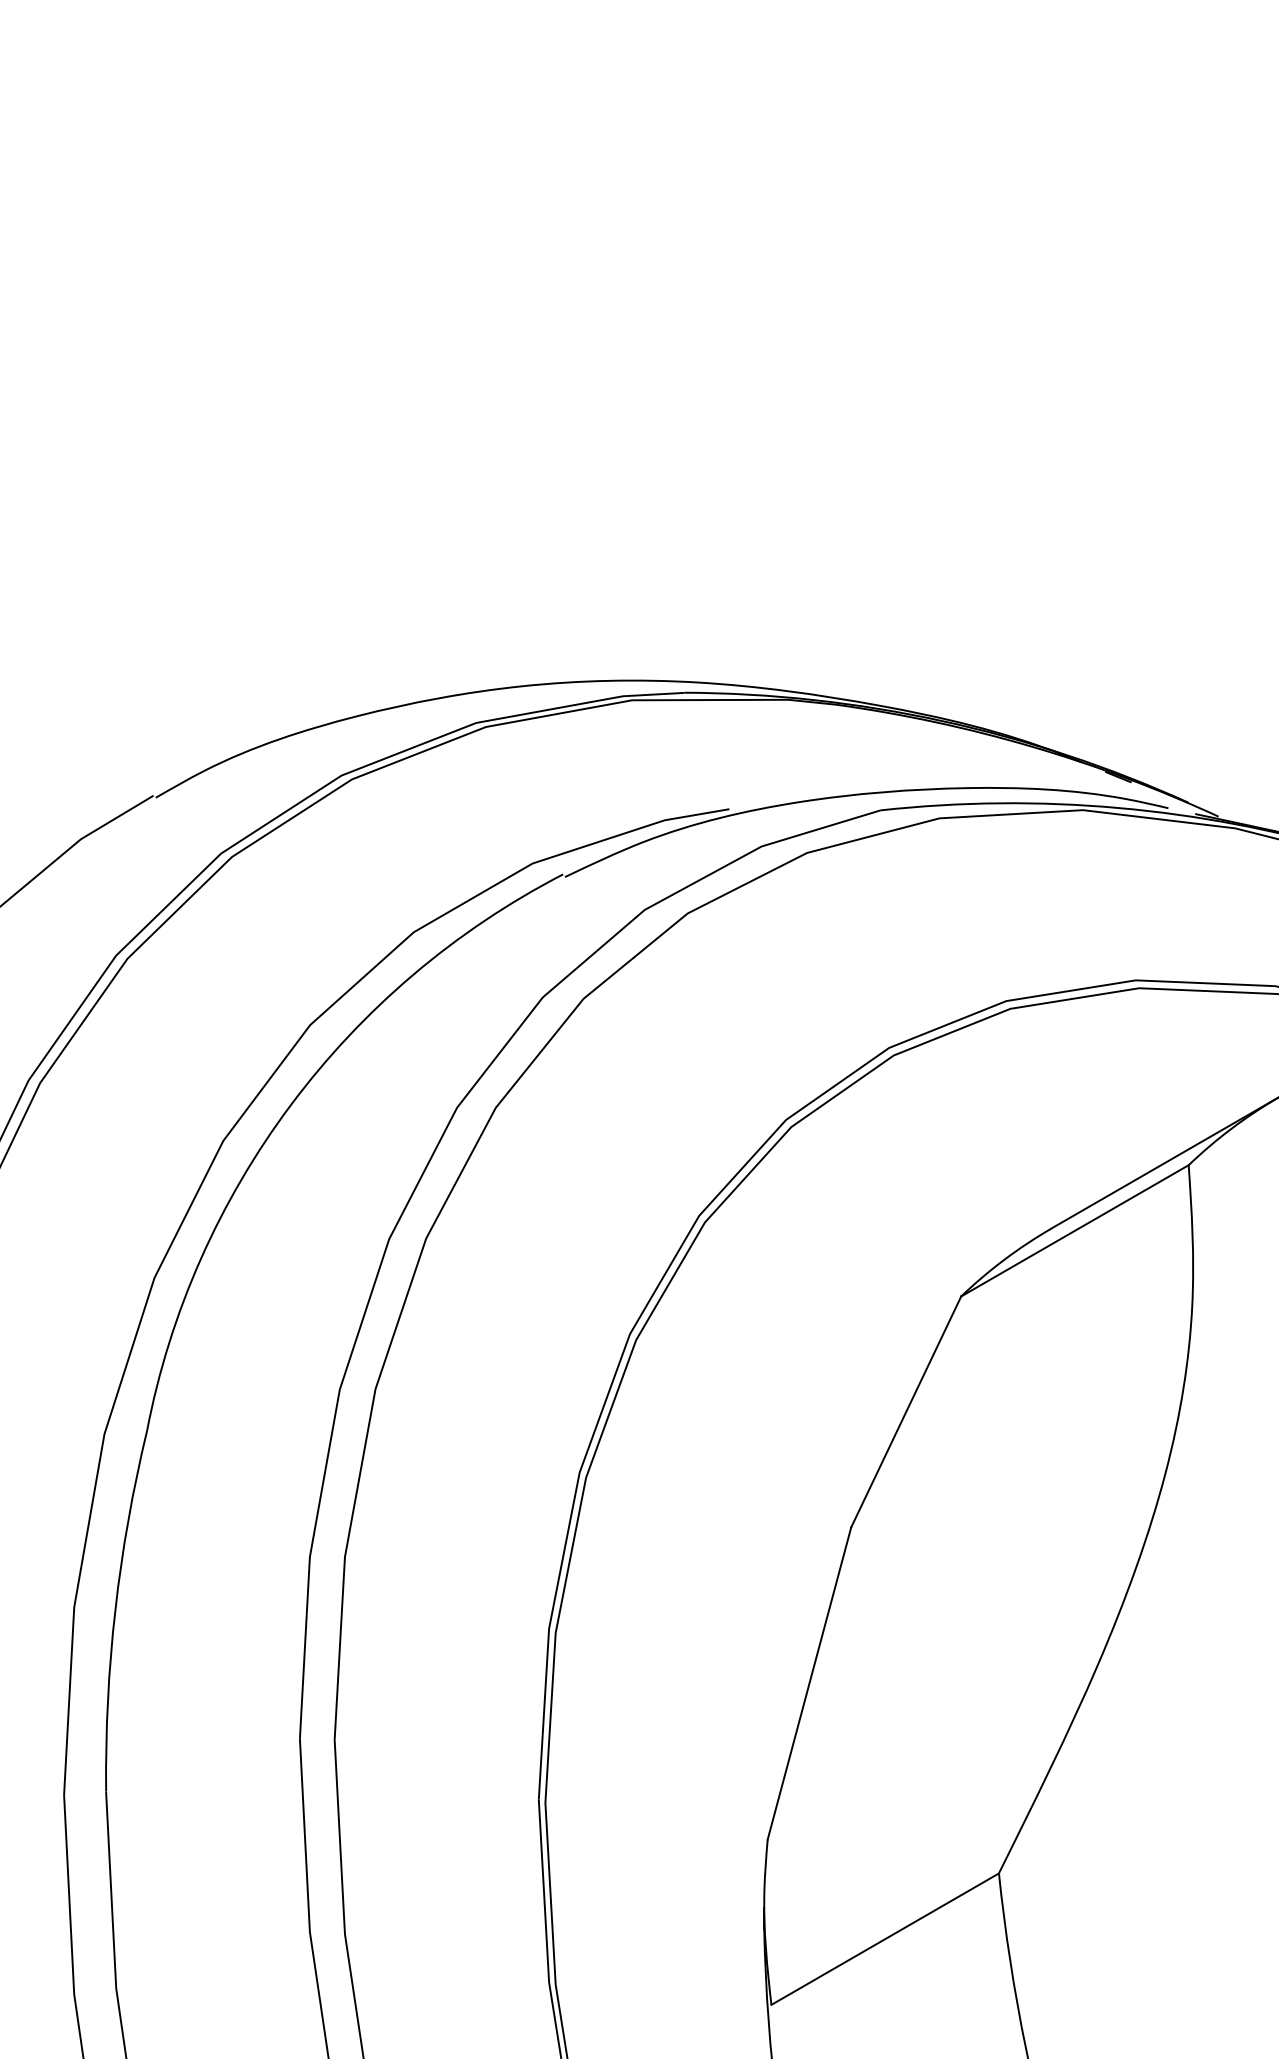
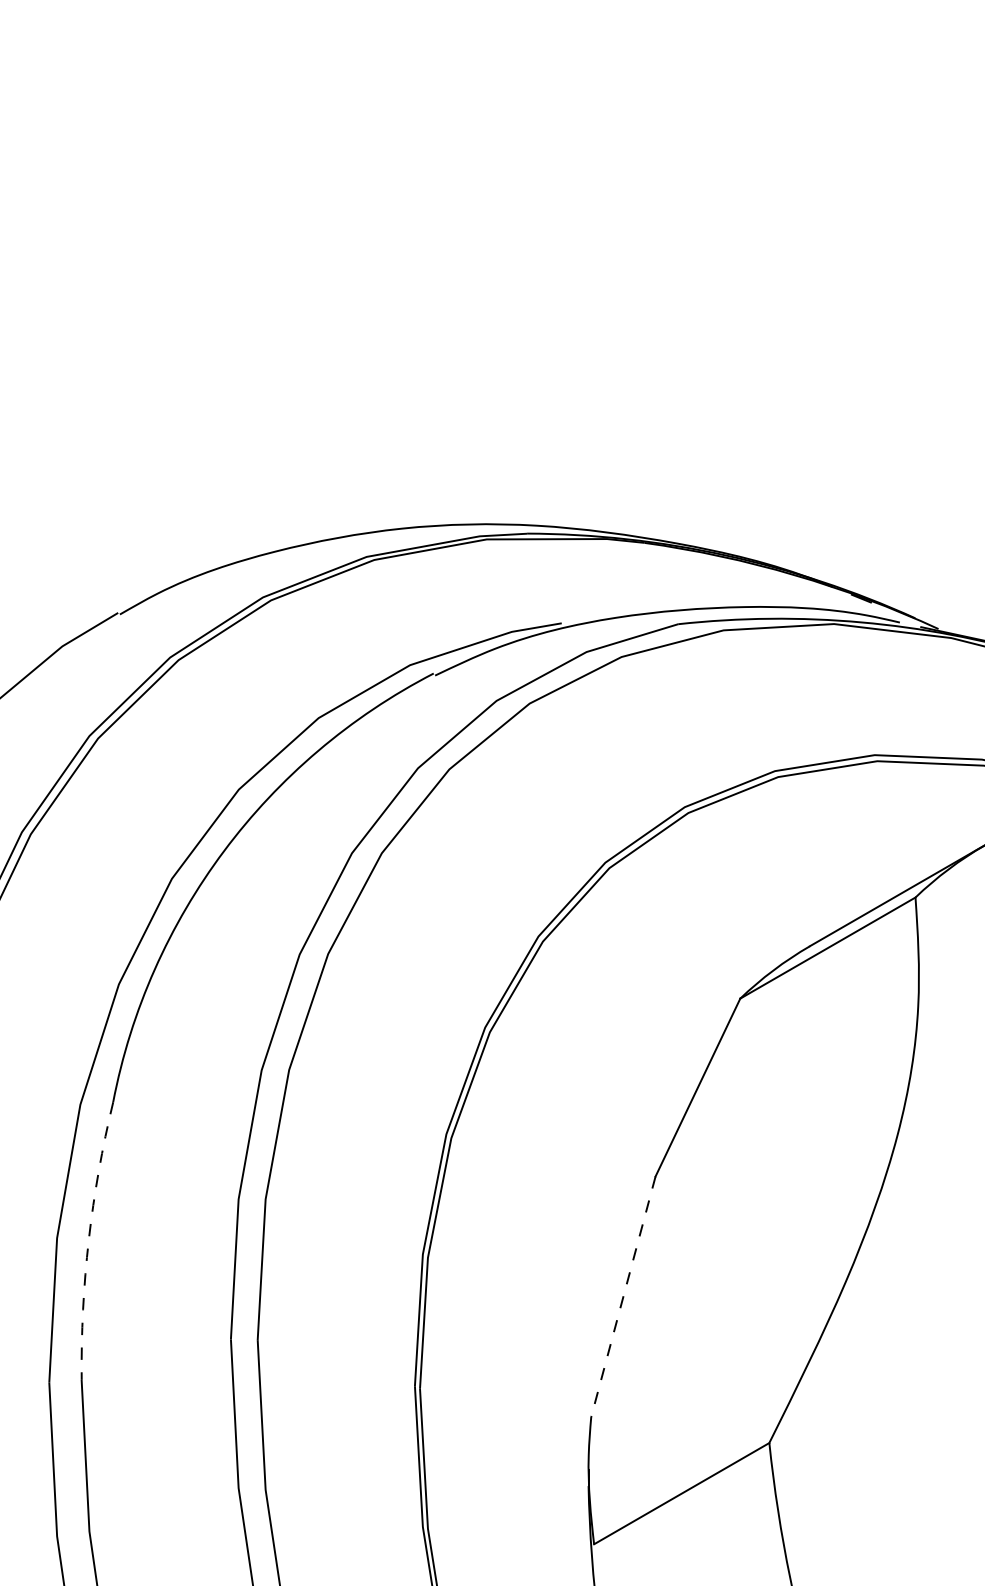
arc: (114, 1610) -> (88, 1240), solid -> dashed
line: (809, 1684) -> (623, 1297), solid -> dashed

